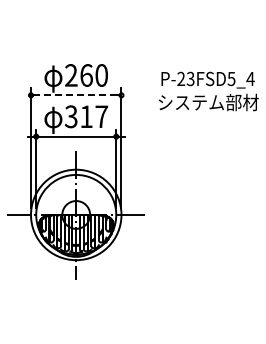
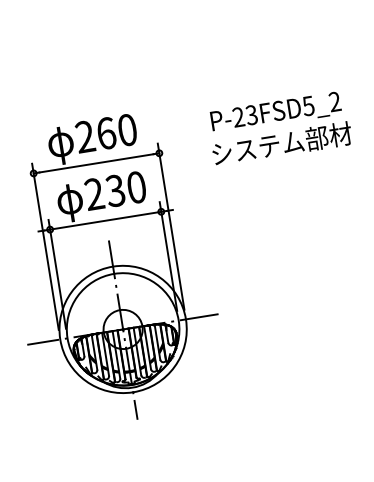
text: (250, 78) -> (334, 101), P-23FSD5_4 -> P-23FSD5_2
line: (75, 95) -> (95, 163), dashed -> solid
text: (86, 116) -> (115, 190), 317 -> 230

